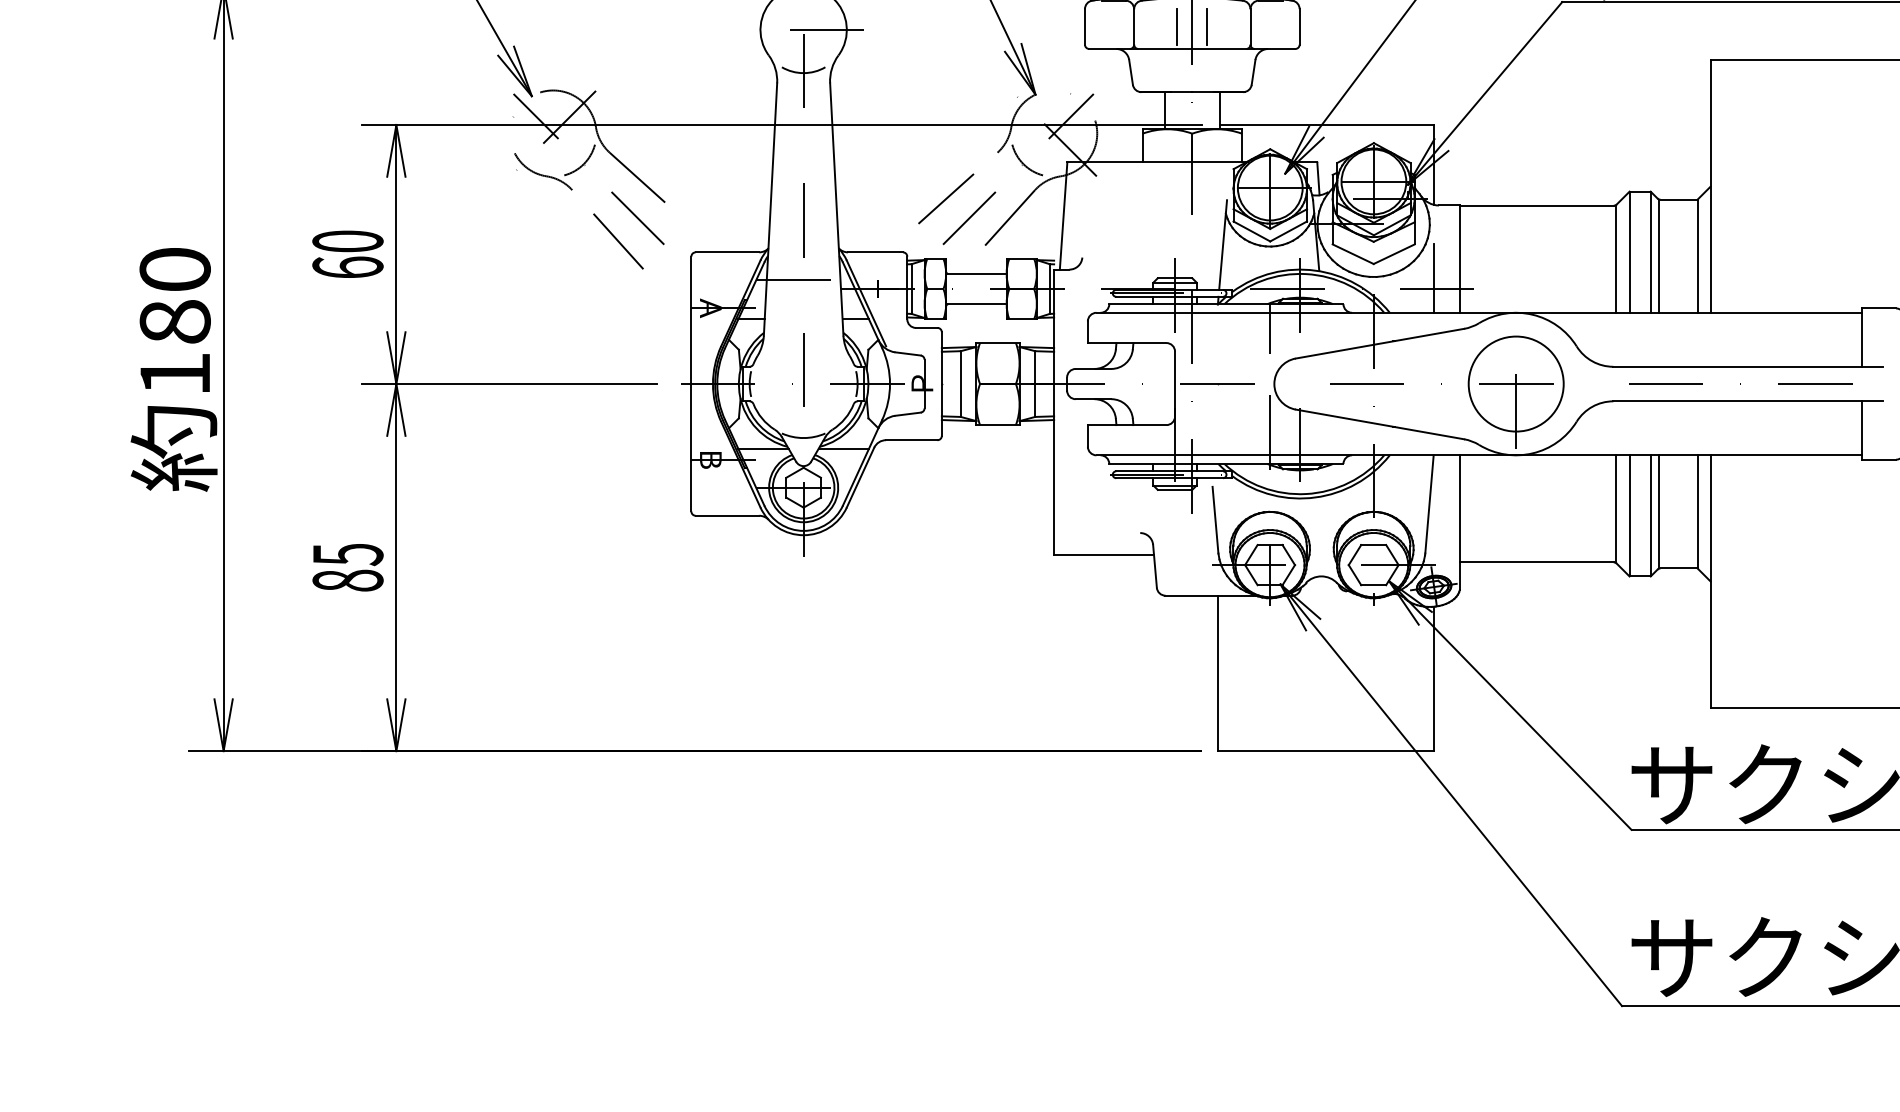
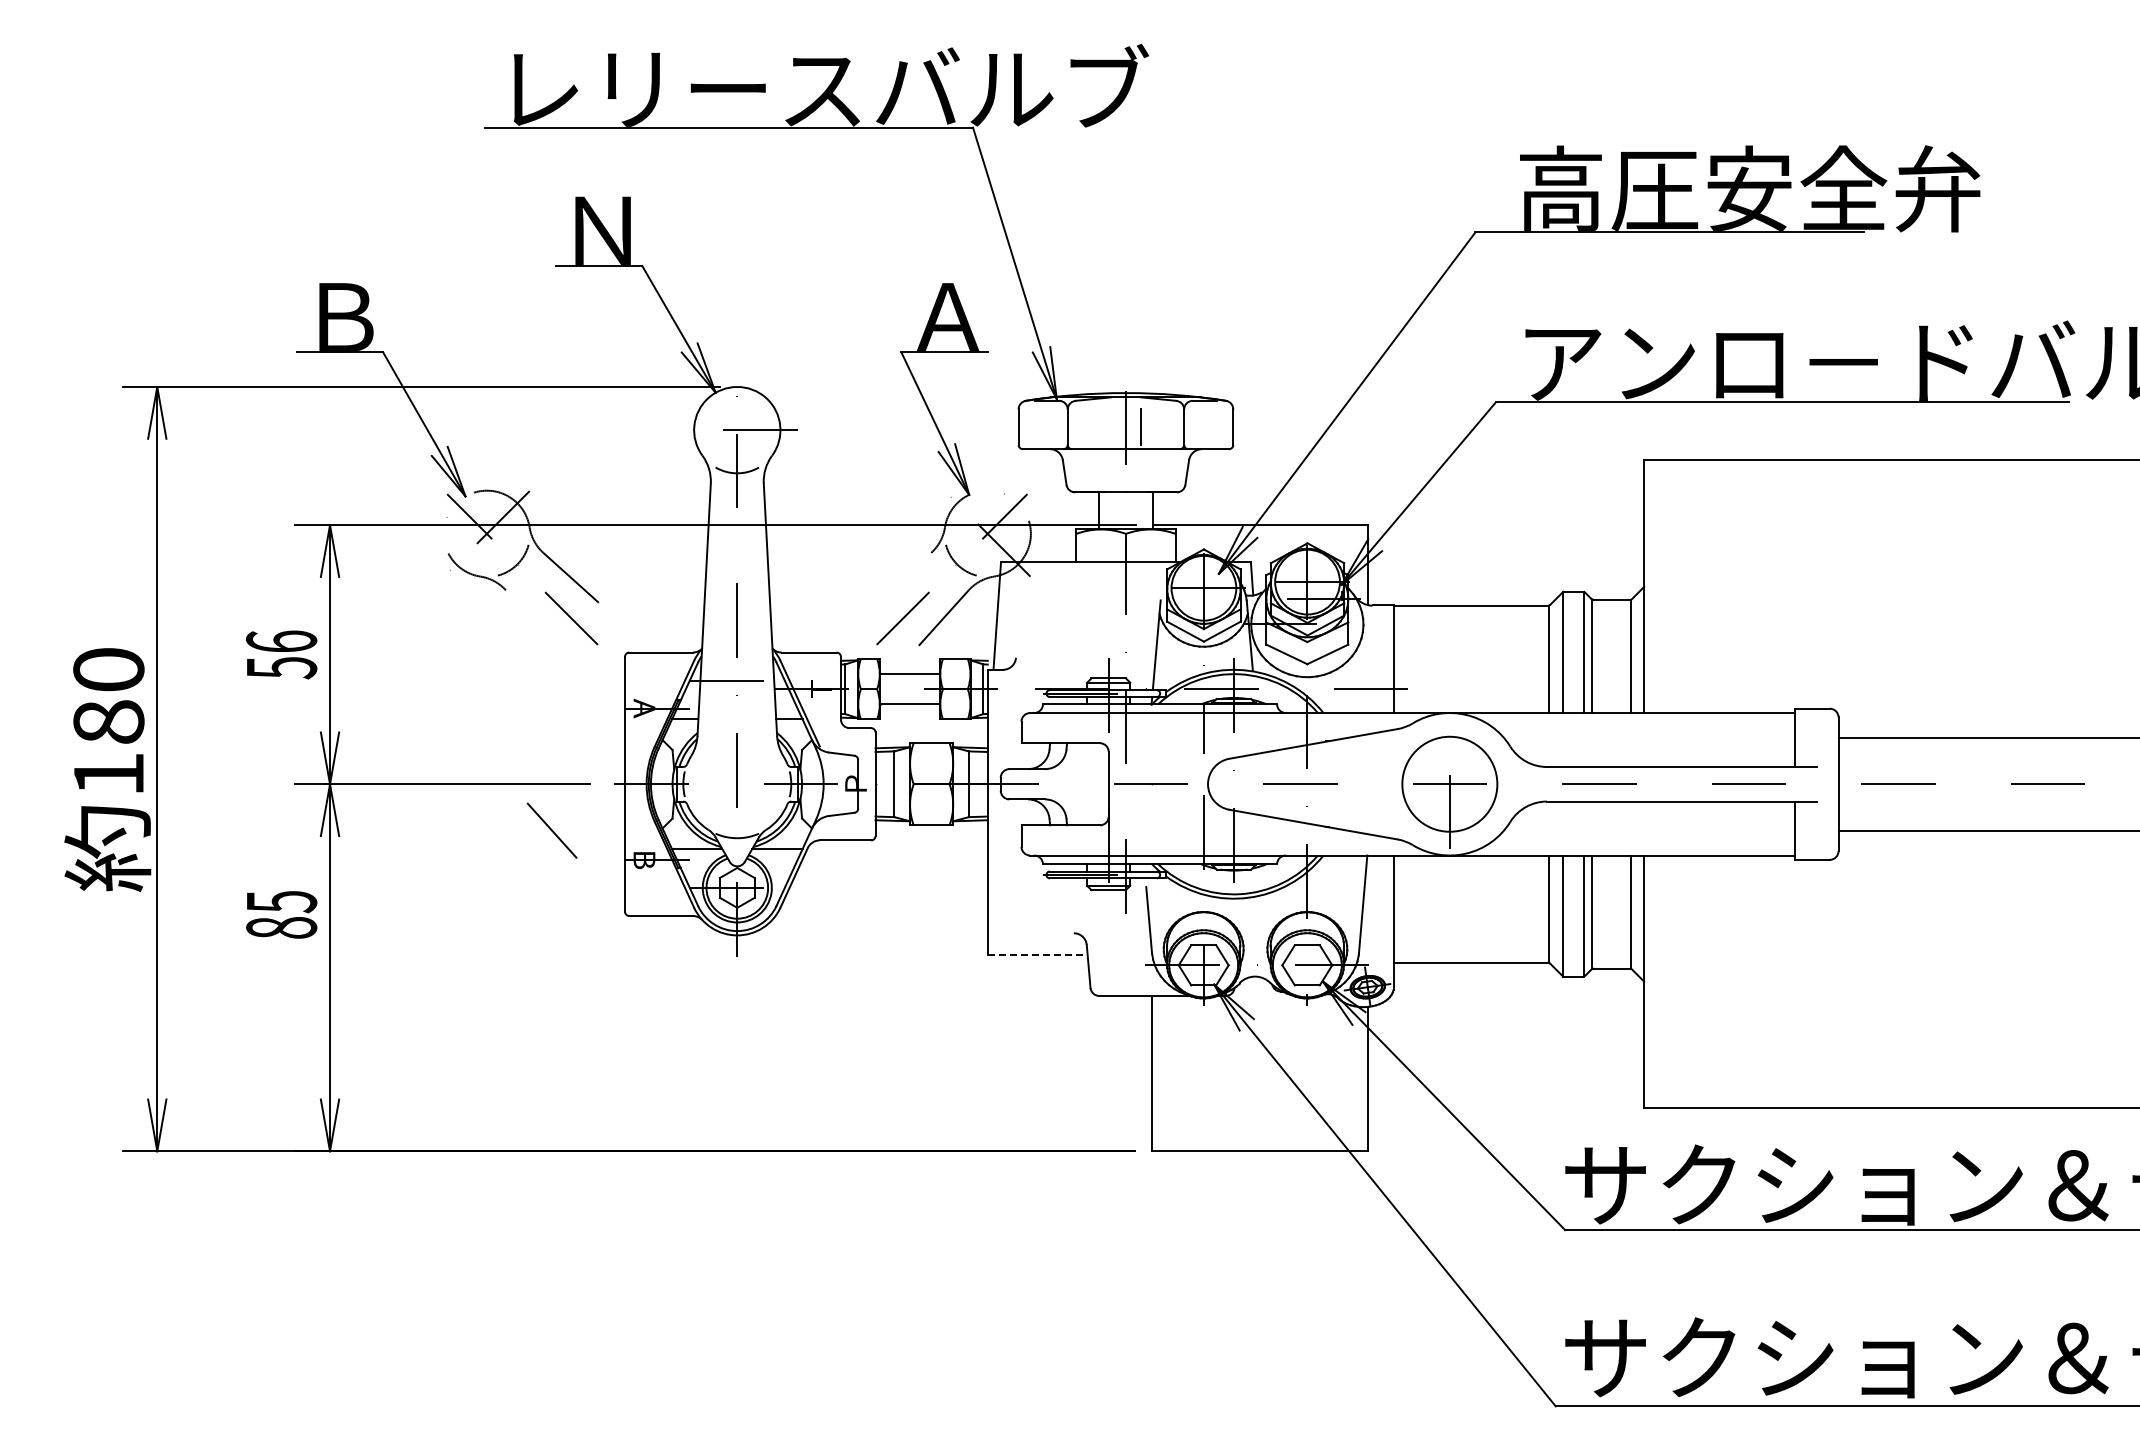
line: (1176, 26) -> (1110, 426), removed
line: (945, 198) -> (879, 598), removed
line: (617, 241) -> (551, 830), moved
text: (347, 254) -> (281, 654), 60 -> 56
line: (1433, 278) -> (1367, 678), removed
line: (1103, 554) -> (1037, 954), solid -> dashed
text: (347, 567) -> (281, 914), moved

